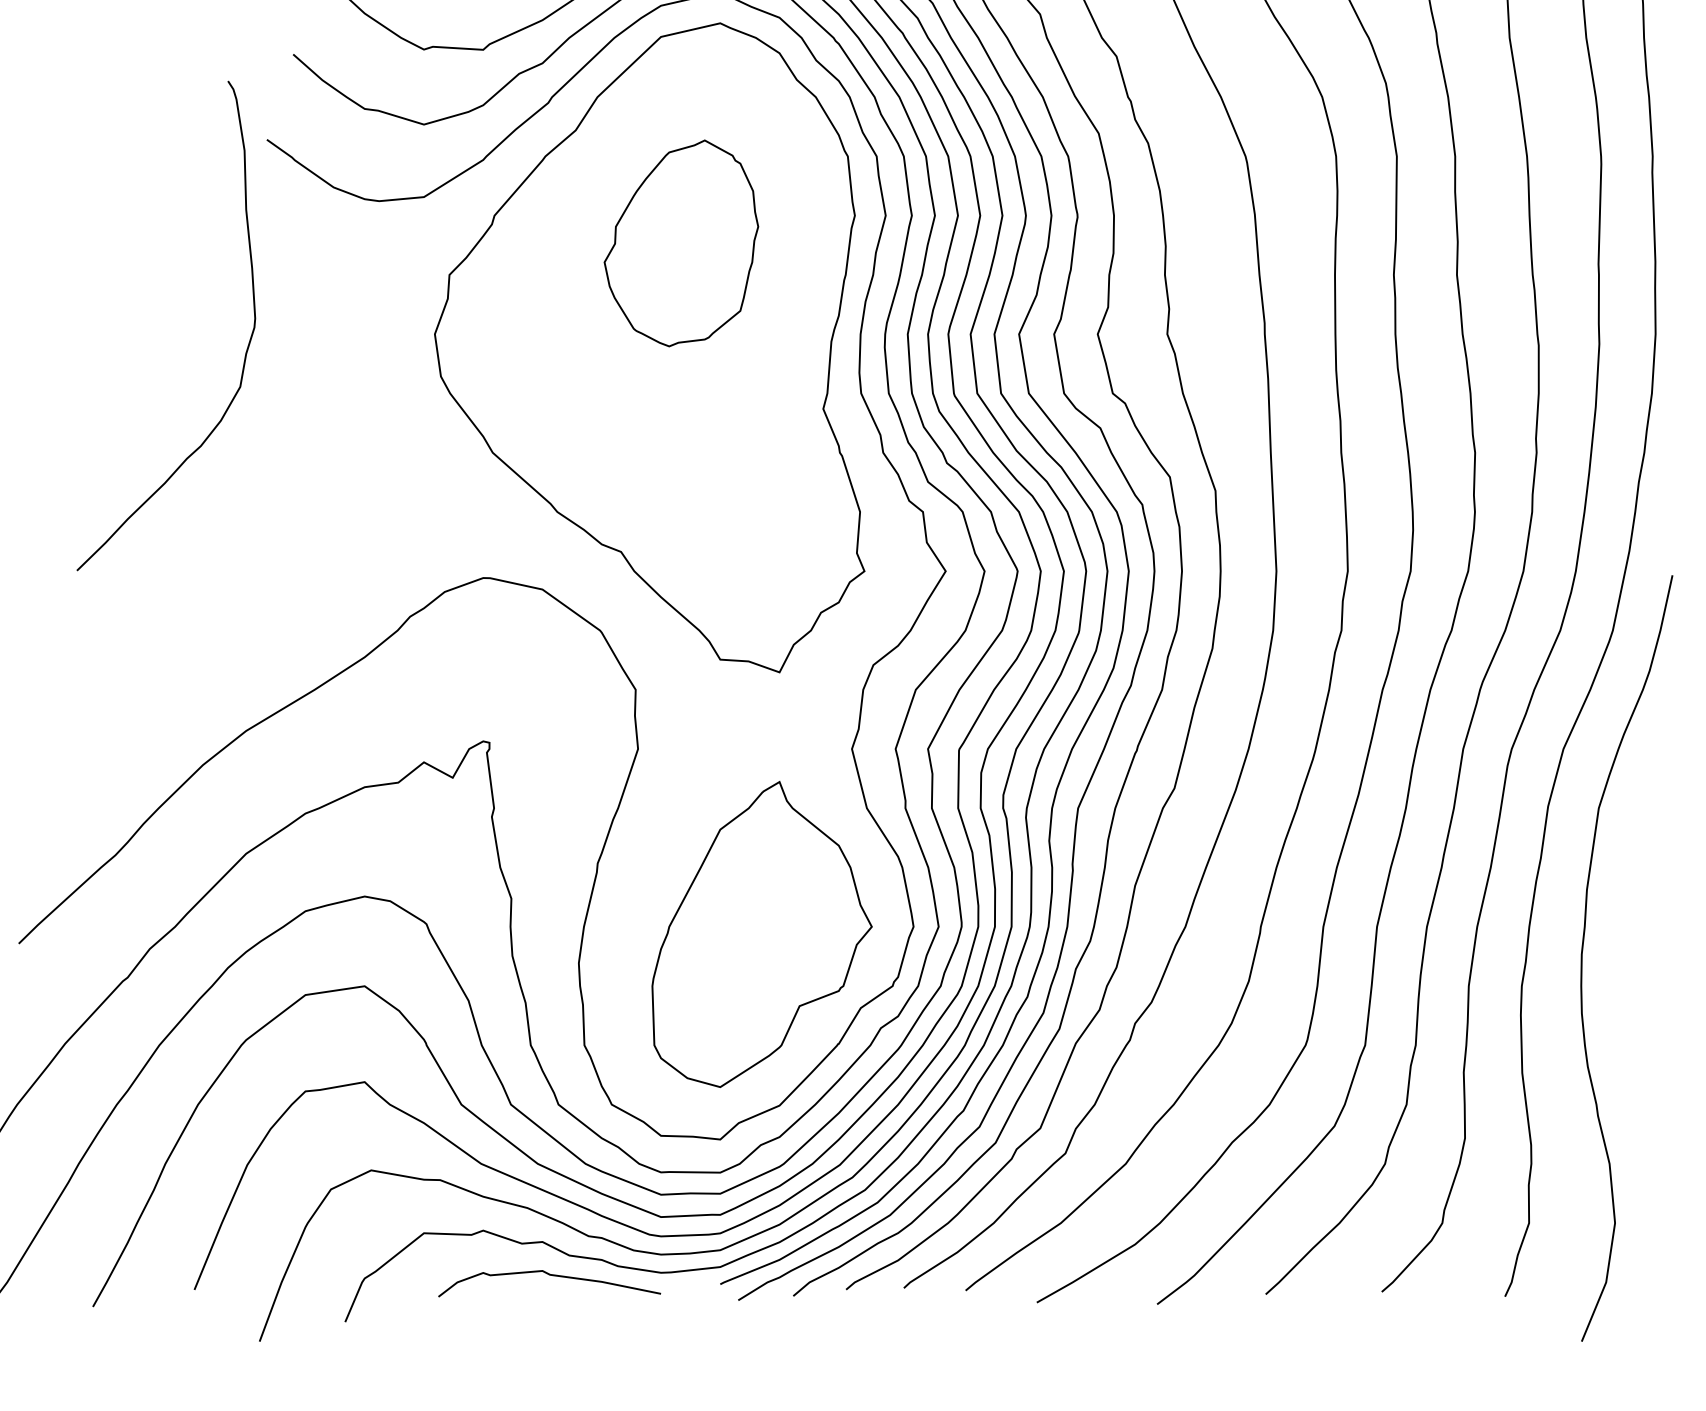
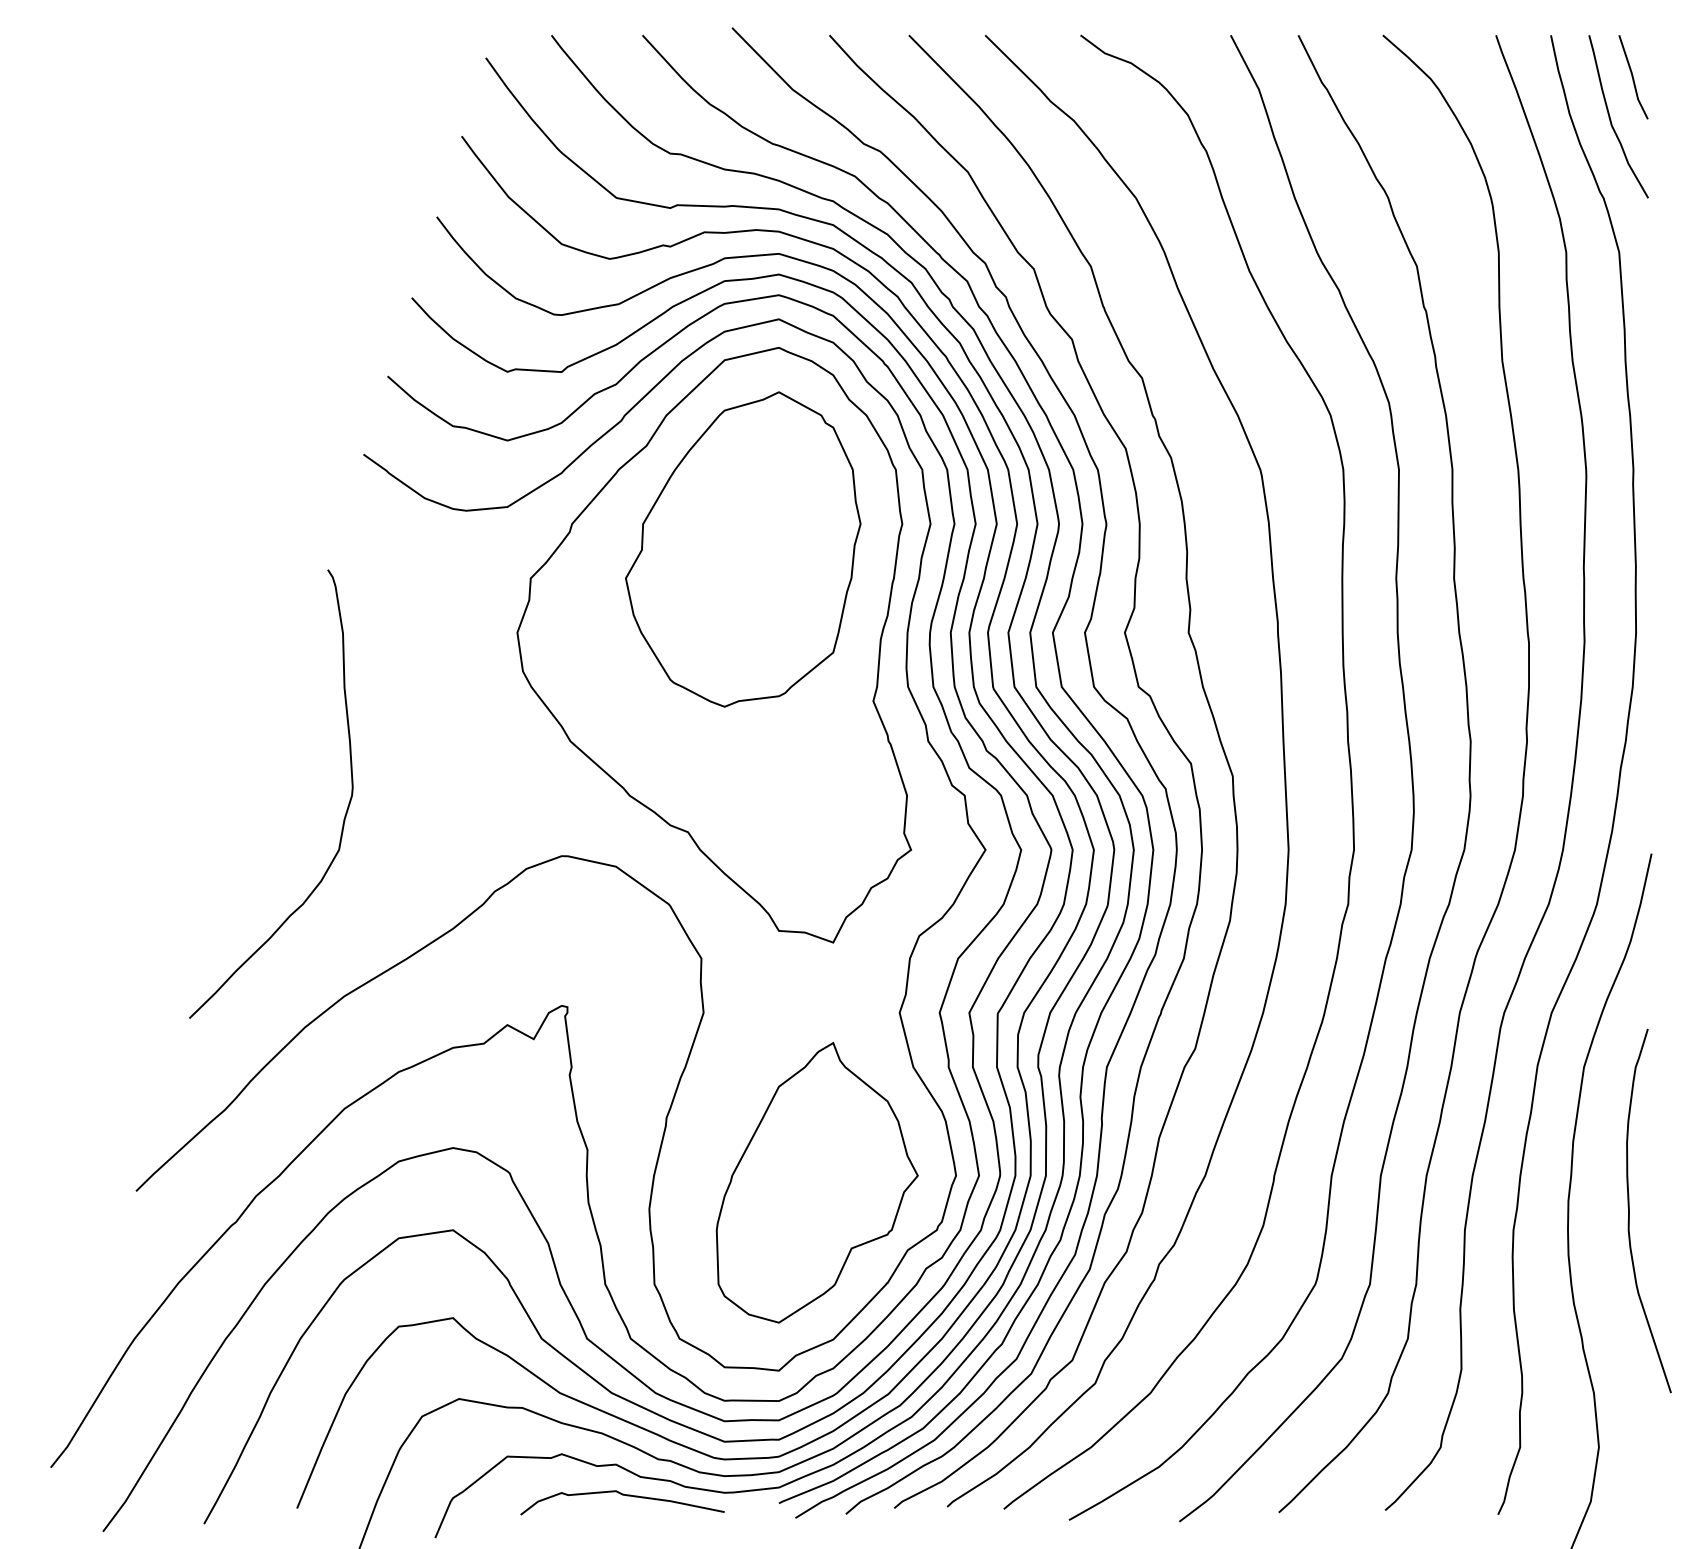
part: (681, 243) -> (743, 549), size x1.67
curve: (246, 349) -> (344, 815), moved
curve: (1648, 964) -> (1629, 1210), added

